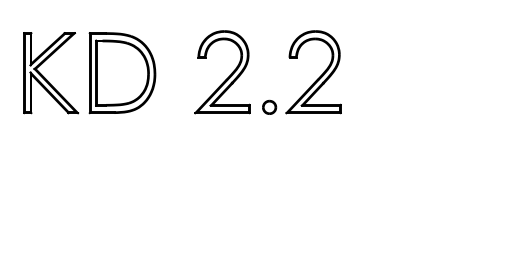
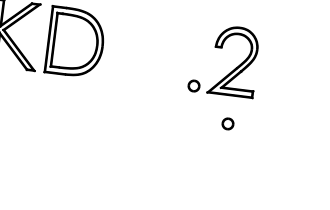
part: (227, 77) -> (162, 56), removed
part: (315, 146) -> (228, 123), added

